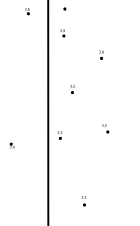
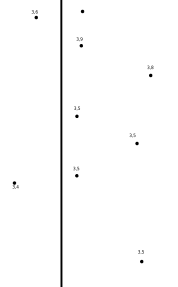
part: (101, 54) -> (150, 70), moved
part: (72, 89) -> (76, 112), moved
part: (105, 128) -> (134, 139), moved
part: (84, 201) -> (141, 257), moved

